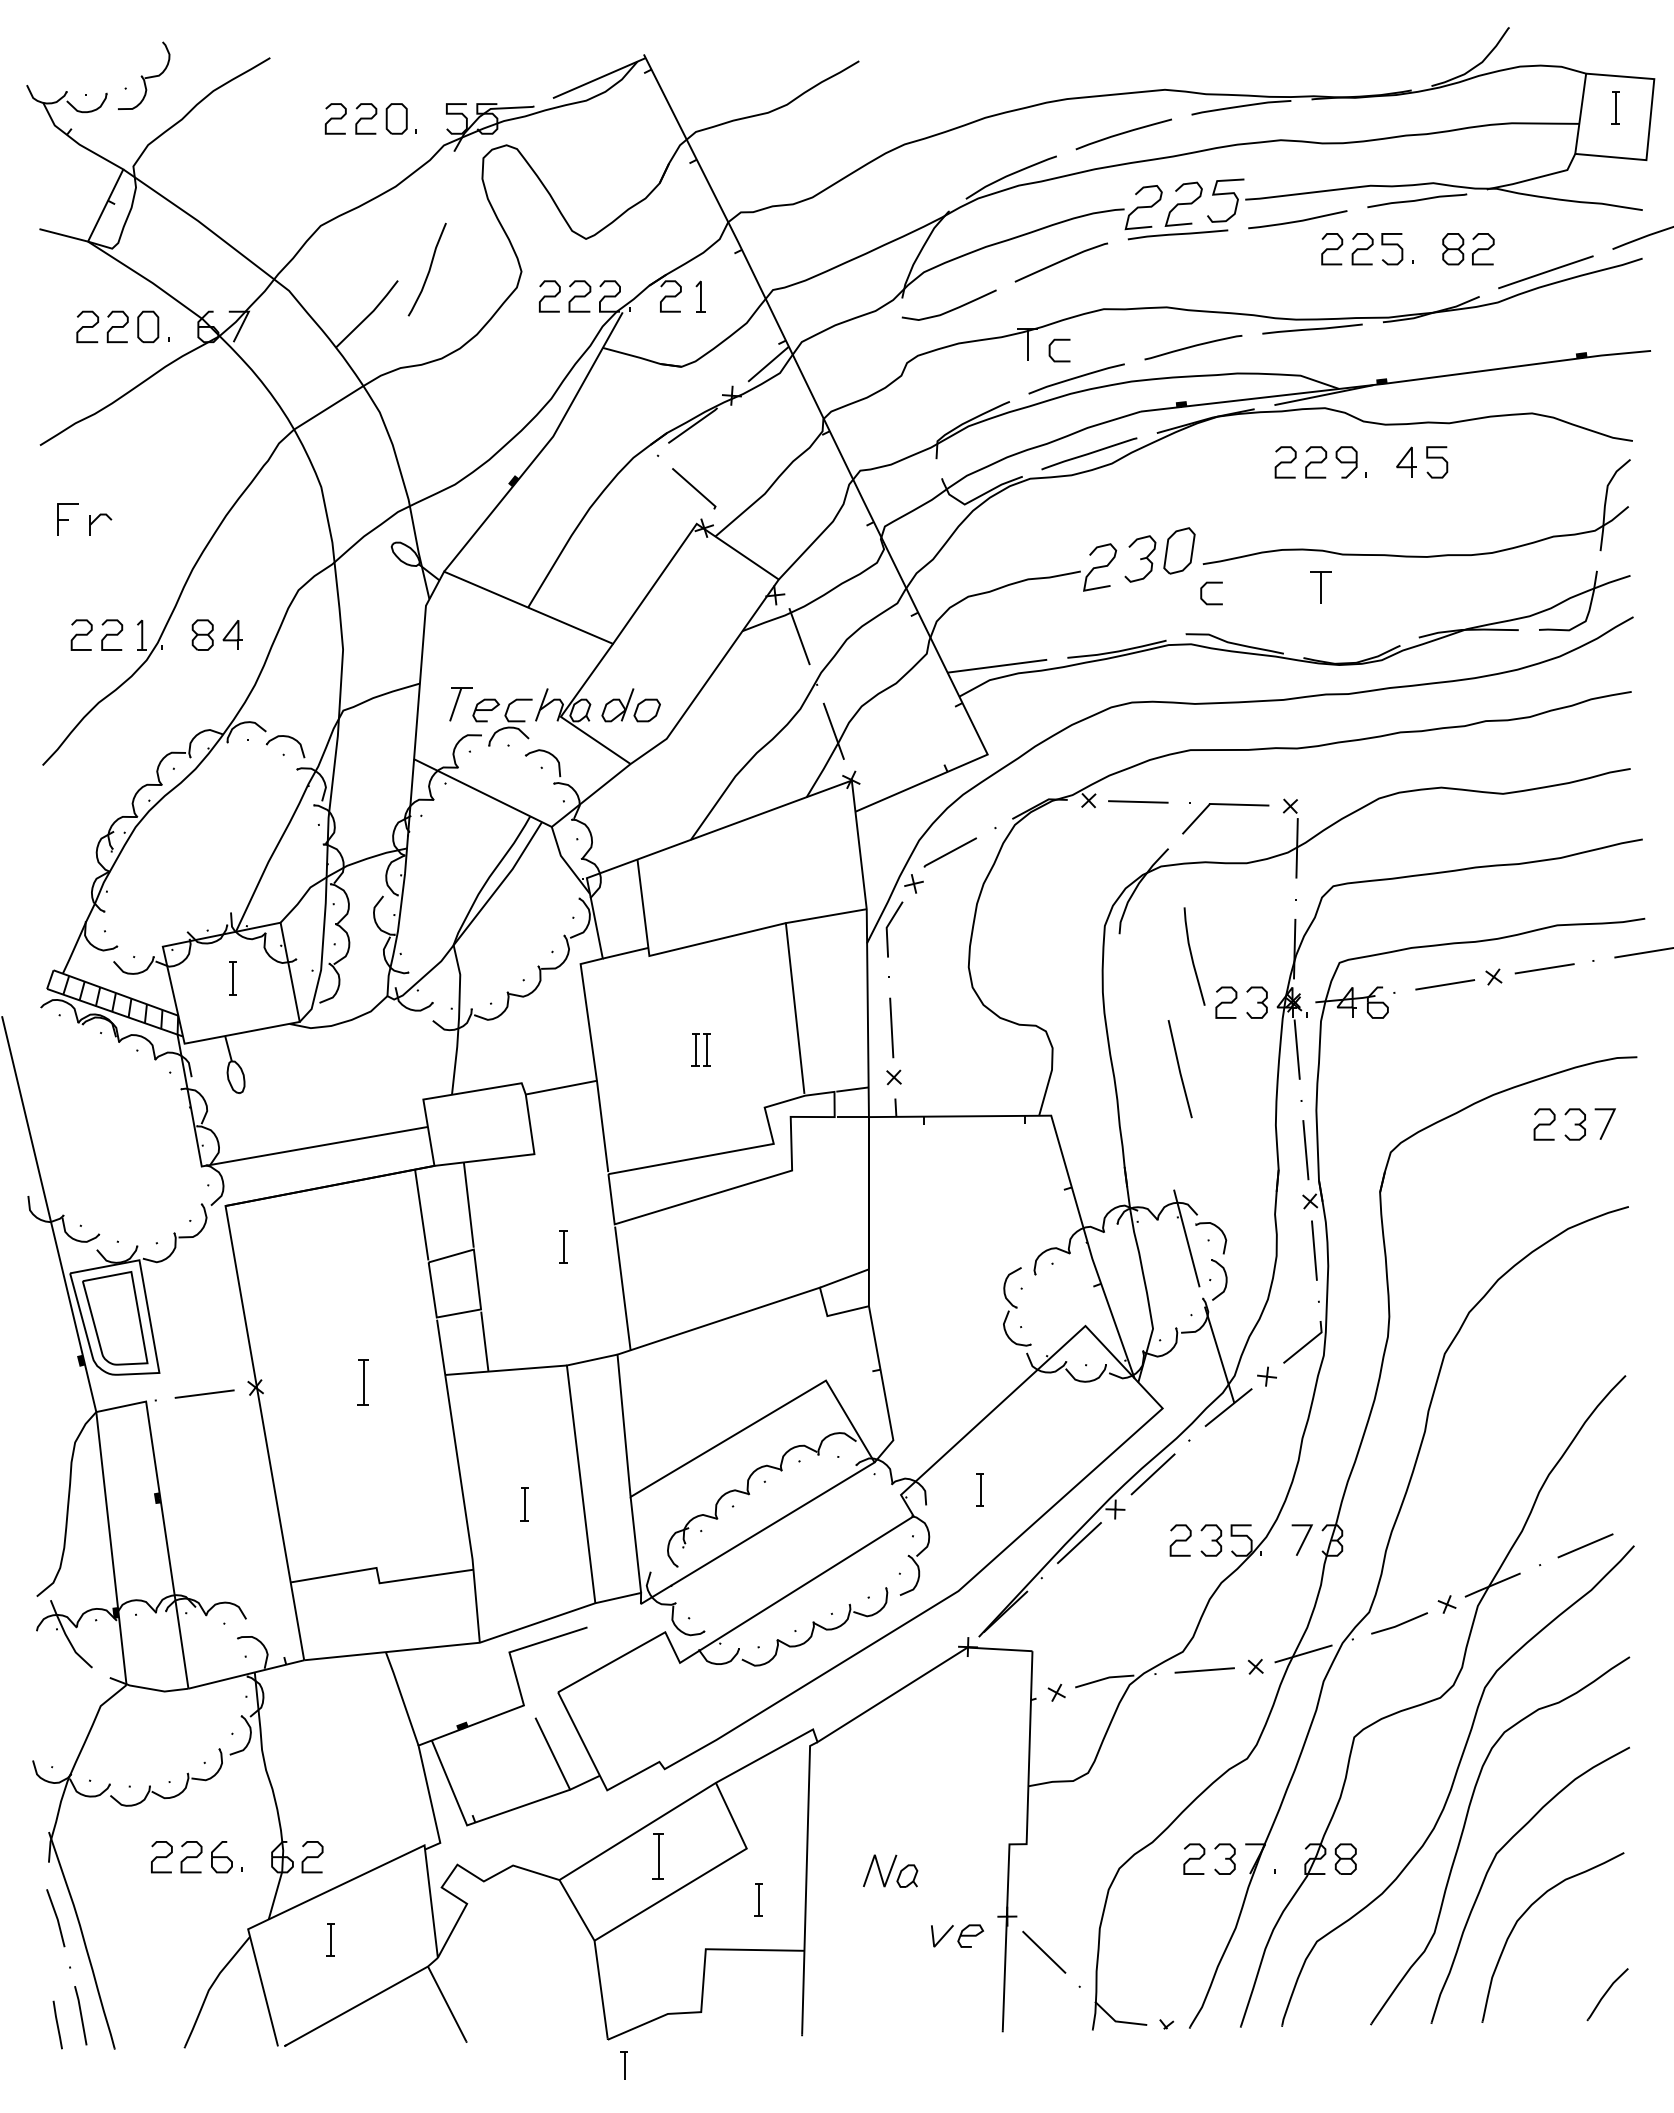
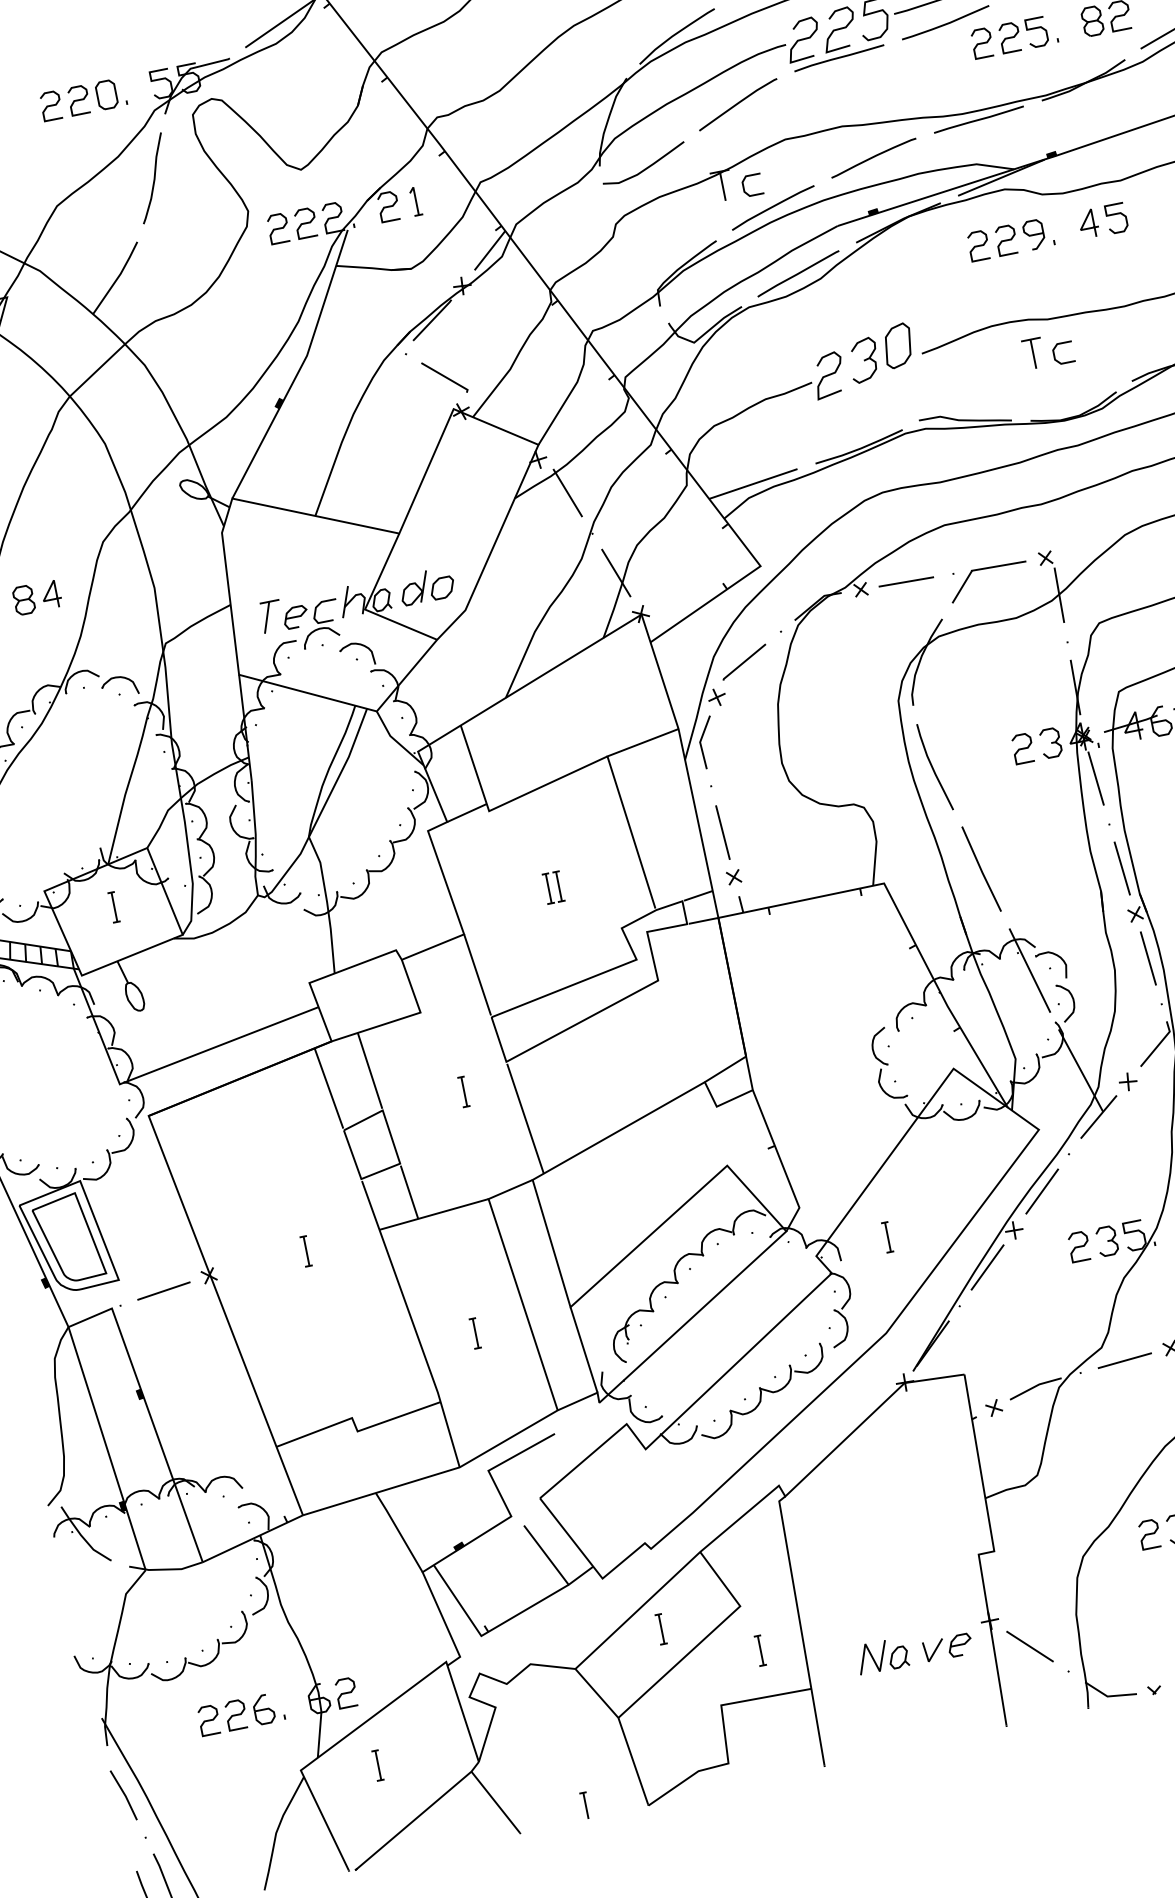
curve: (428, 269) -> (153, 177), moved
curve: (1202, 593) -> (1055, 354), moved
curve: (1192, 956) -> (933, 767), moved
line: (1179, 1069) -> (981, 869), moved
part: (362, 1381) -> (305, 1250), size x0.71
part: (657, 1855) -> (660, 1628), size x0.71
part: (890, 1870) -> (882, 1655), moved
part: (623, 2065) -> (584, 1805), moved

